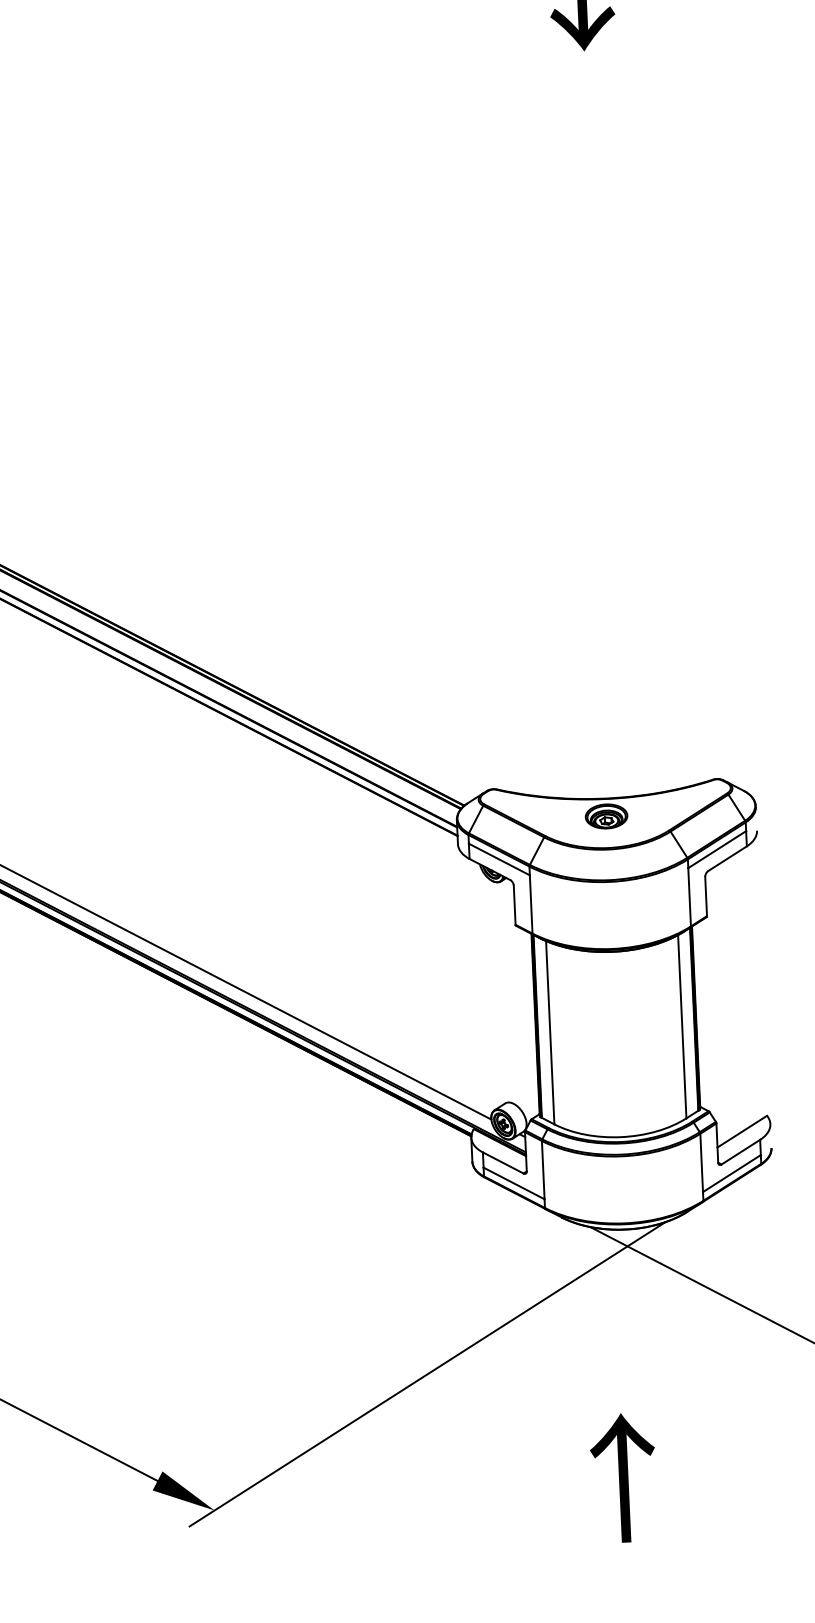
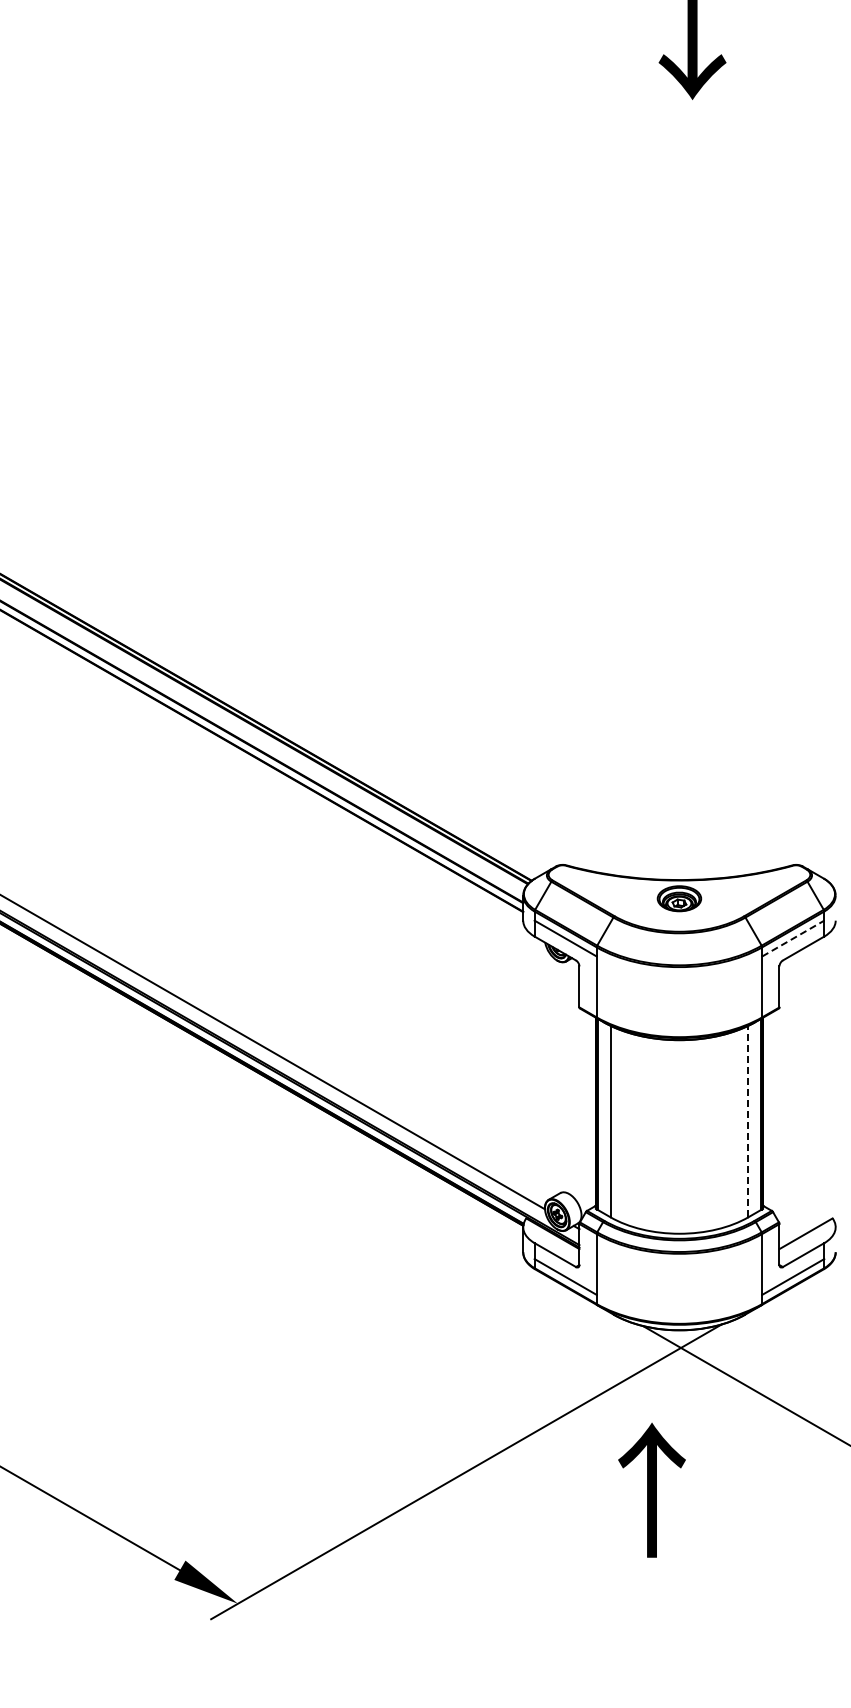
line: (717, 849) -> (793, 938), solid -> dashed
line: (682, 1026) -> (748, 1121), solid -> dashed
text: (623, 1477) -> (651, 1489), moved

